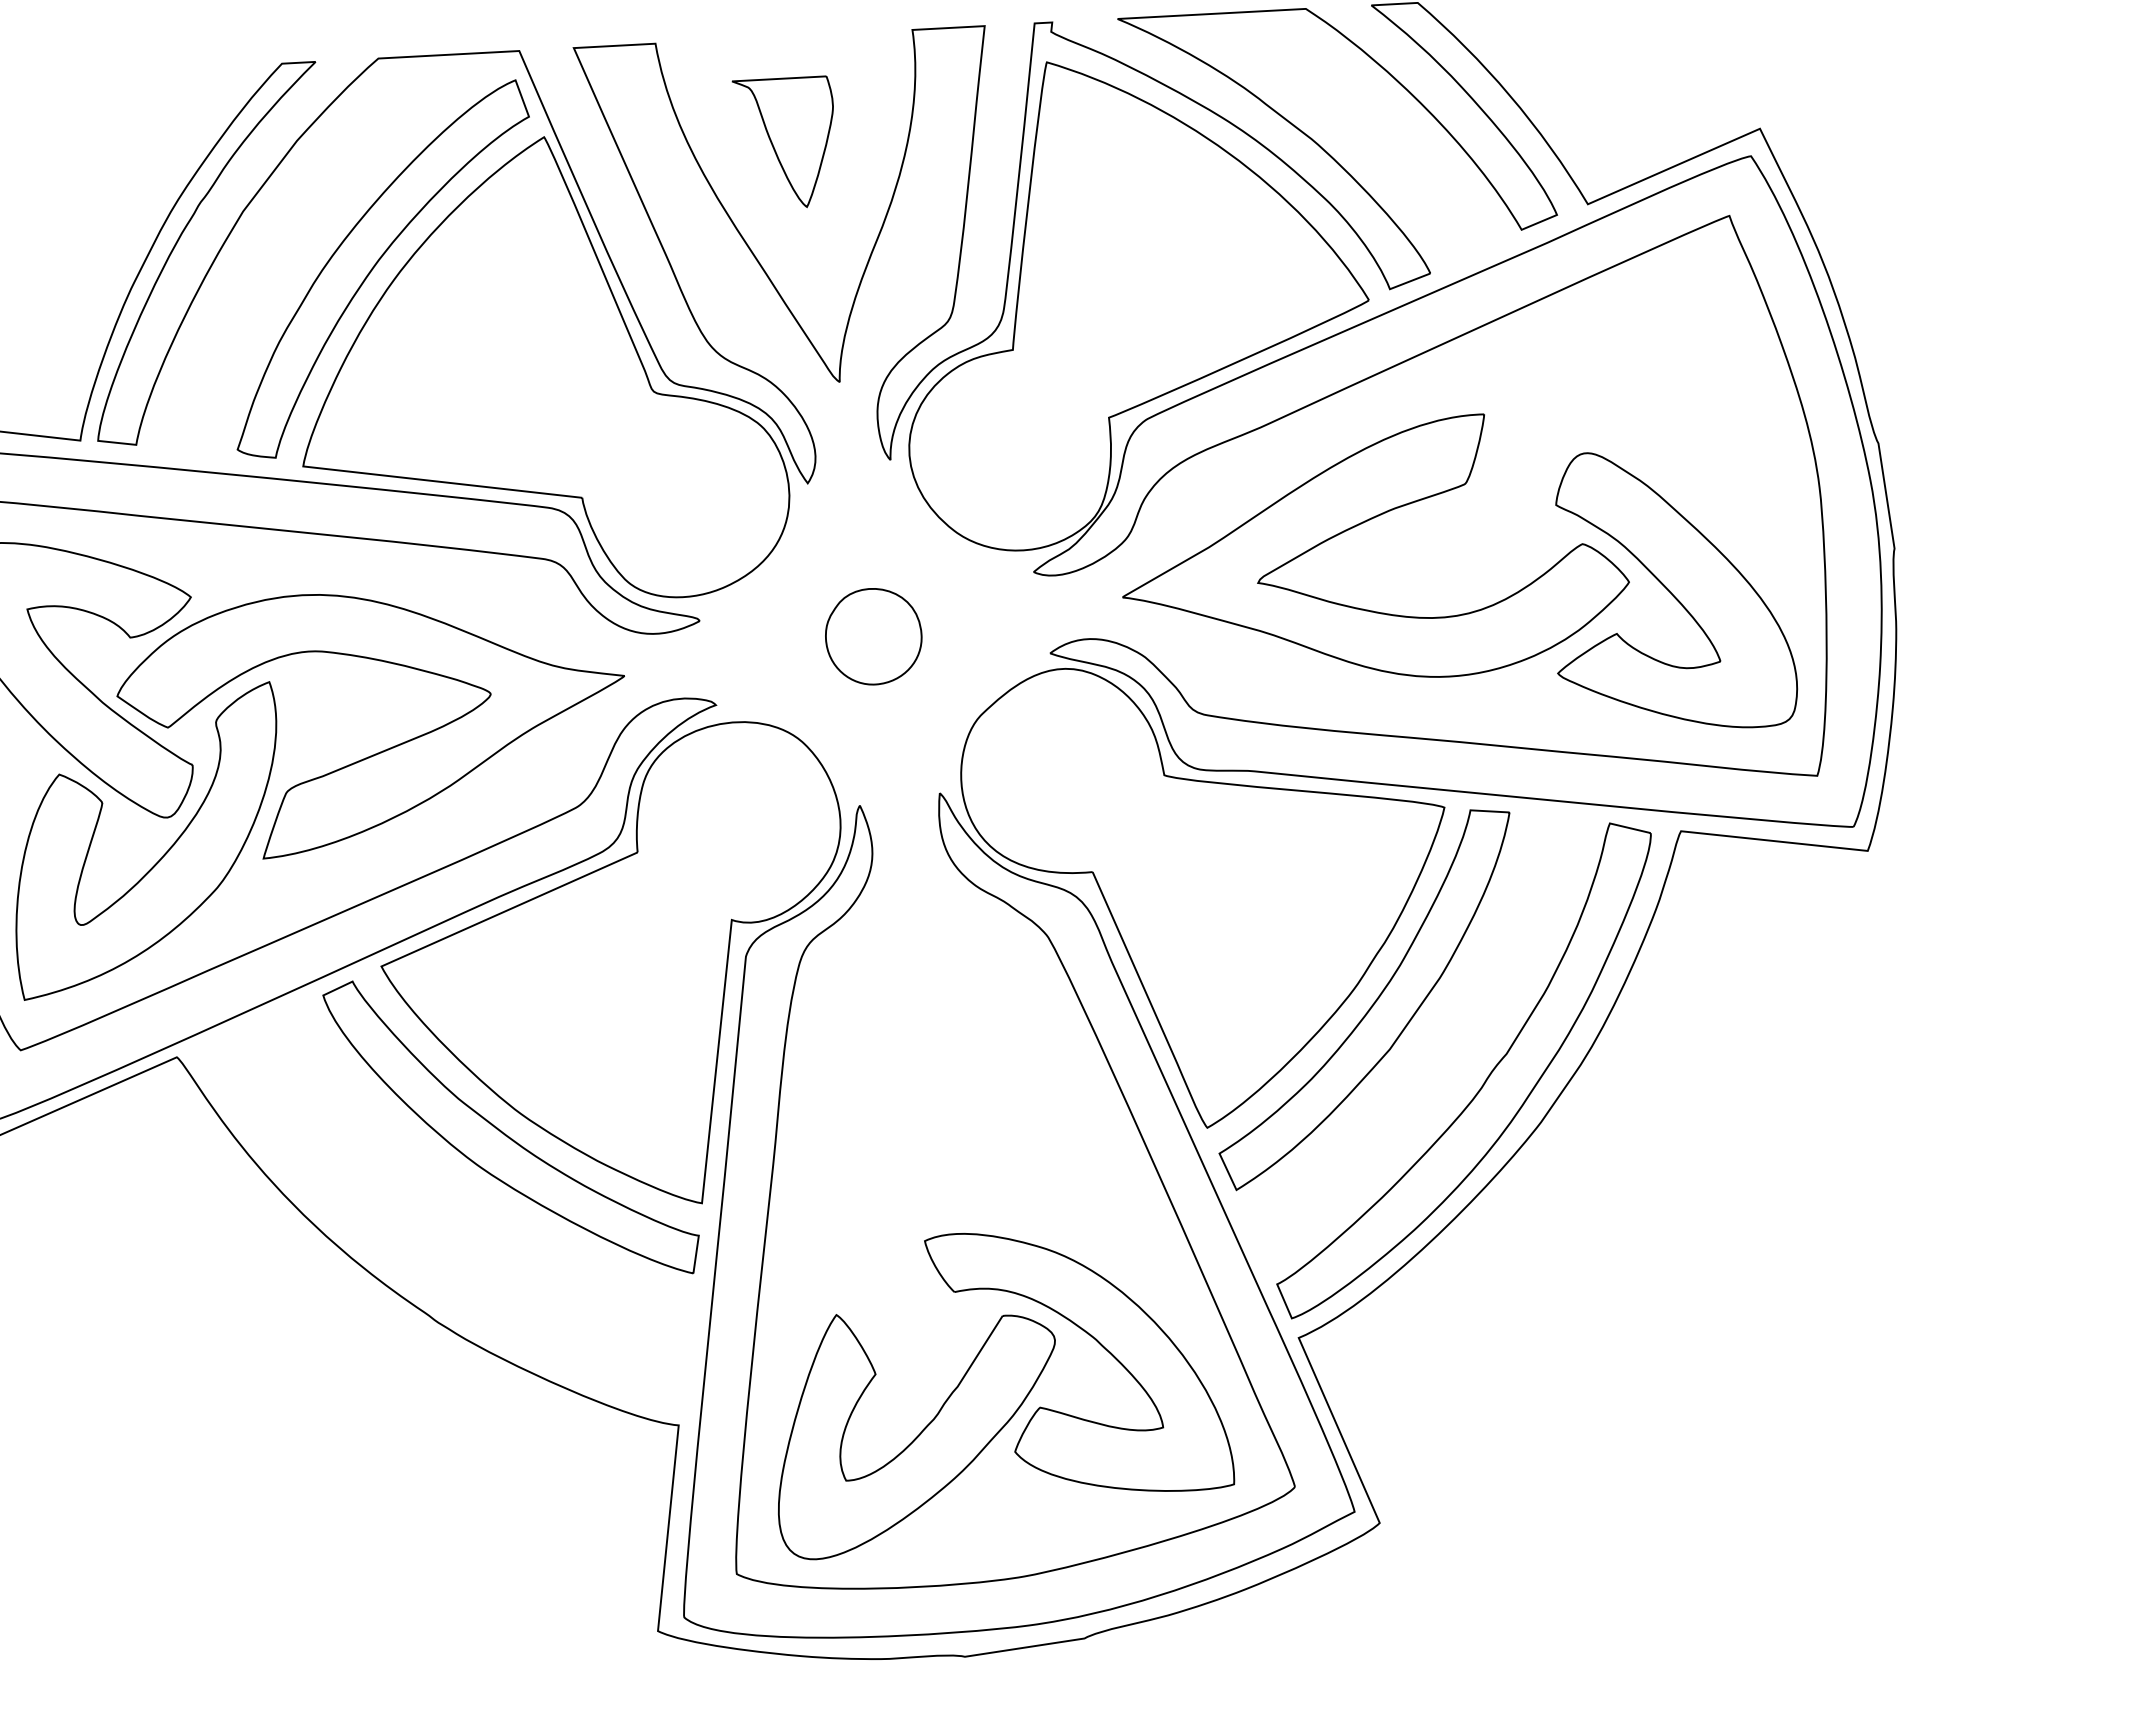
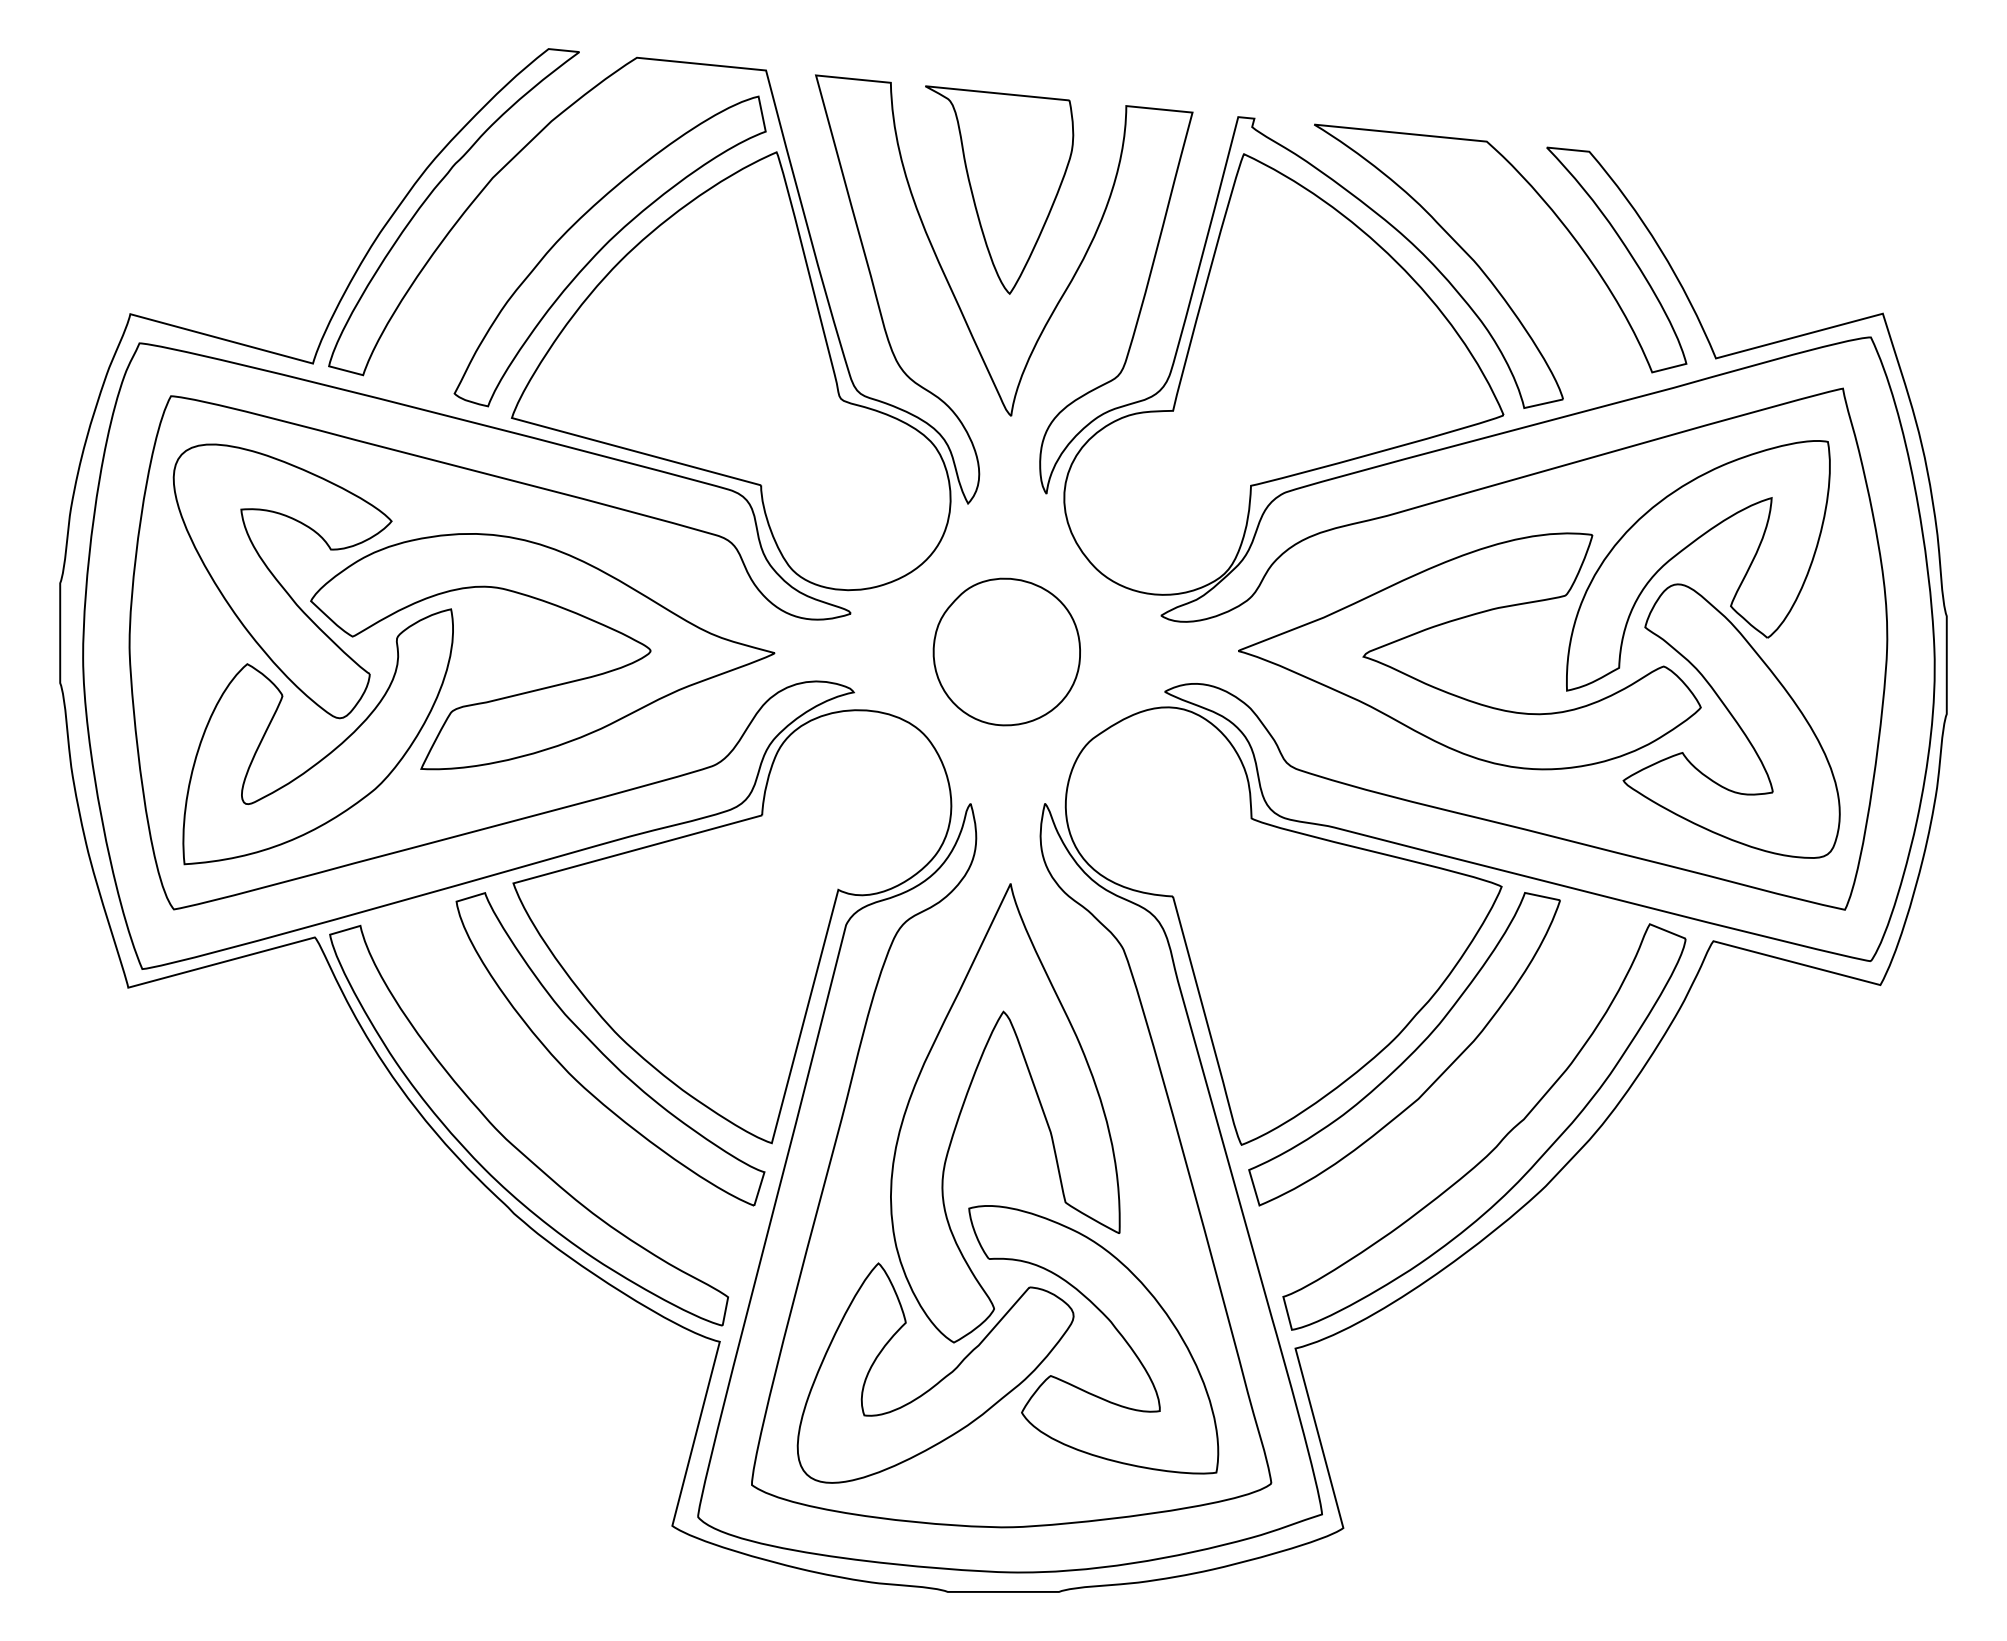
part: (789, 140) -> (999, 189), size x1.67
part: (1586, 414) -> (1685, 549), added
part: (873, 636) -> (1006, 651), size x1.67
part: (981, 1114) -> (1038, 1101), added
part: (421, 1245) -> (511, 1142), added

